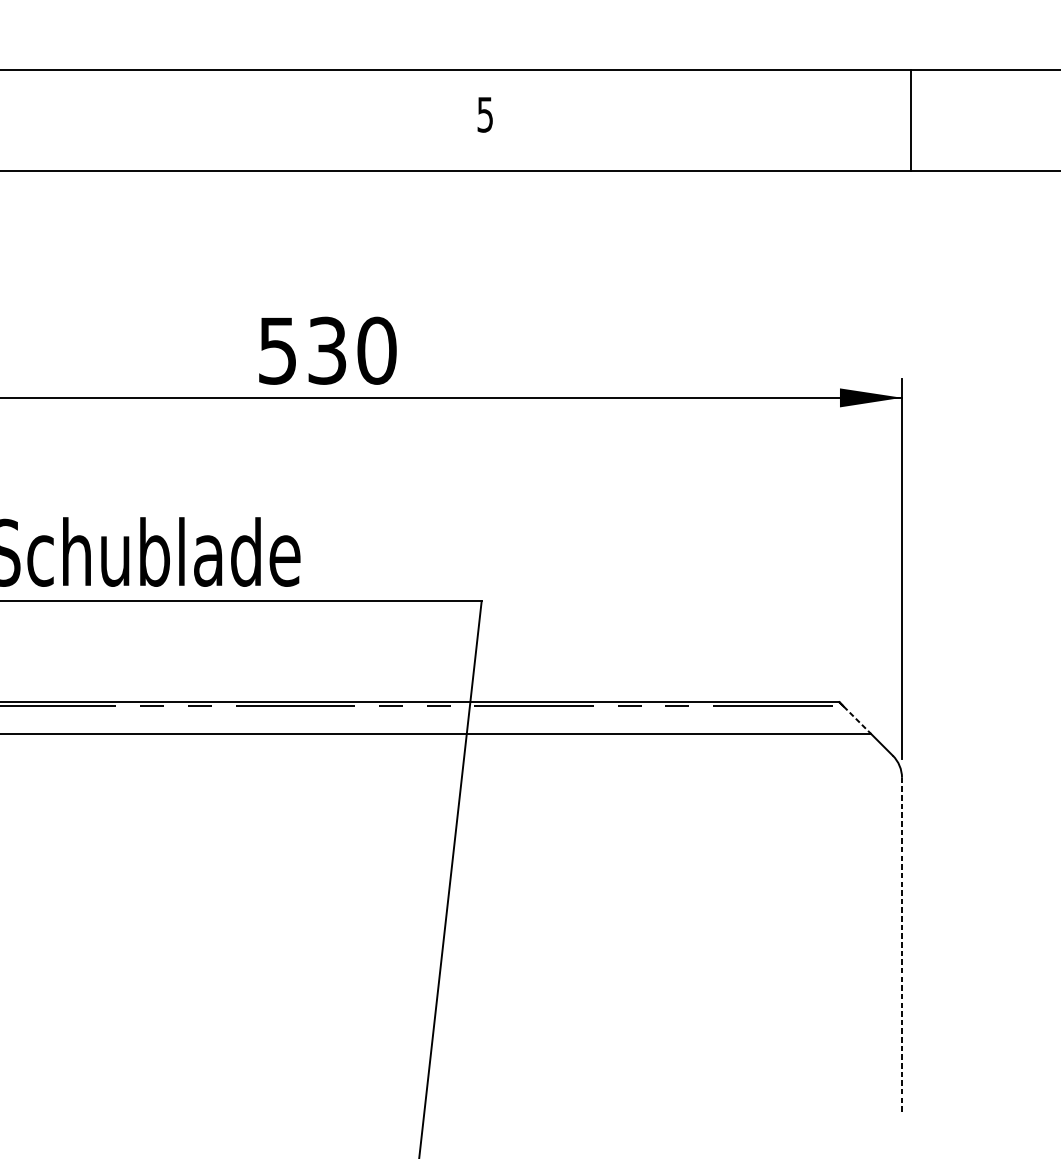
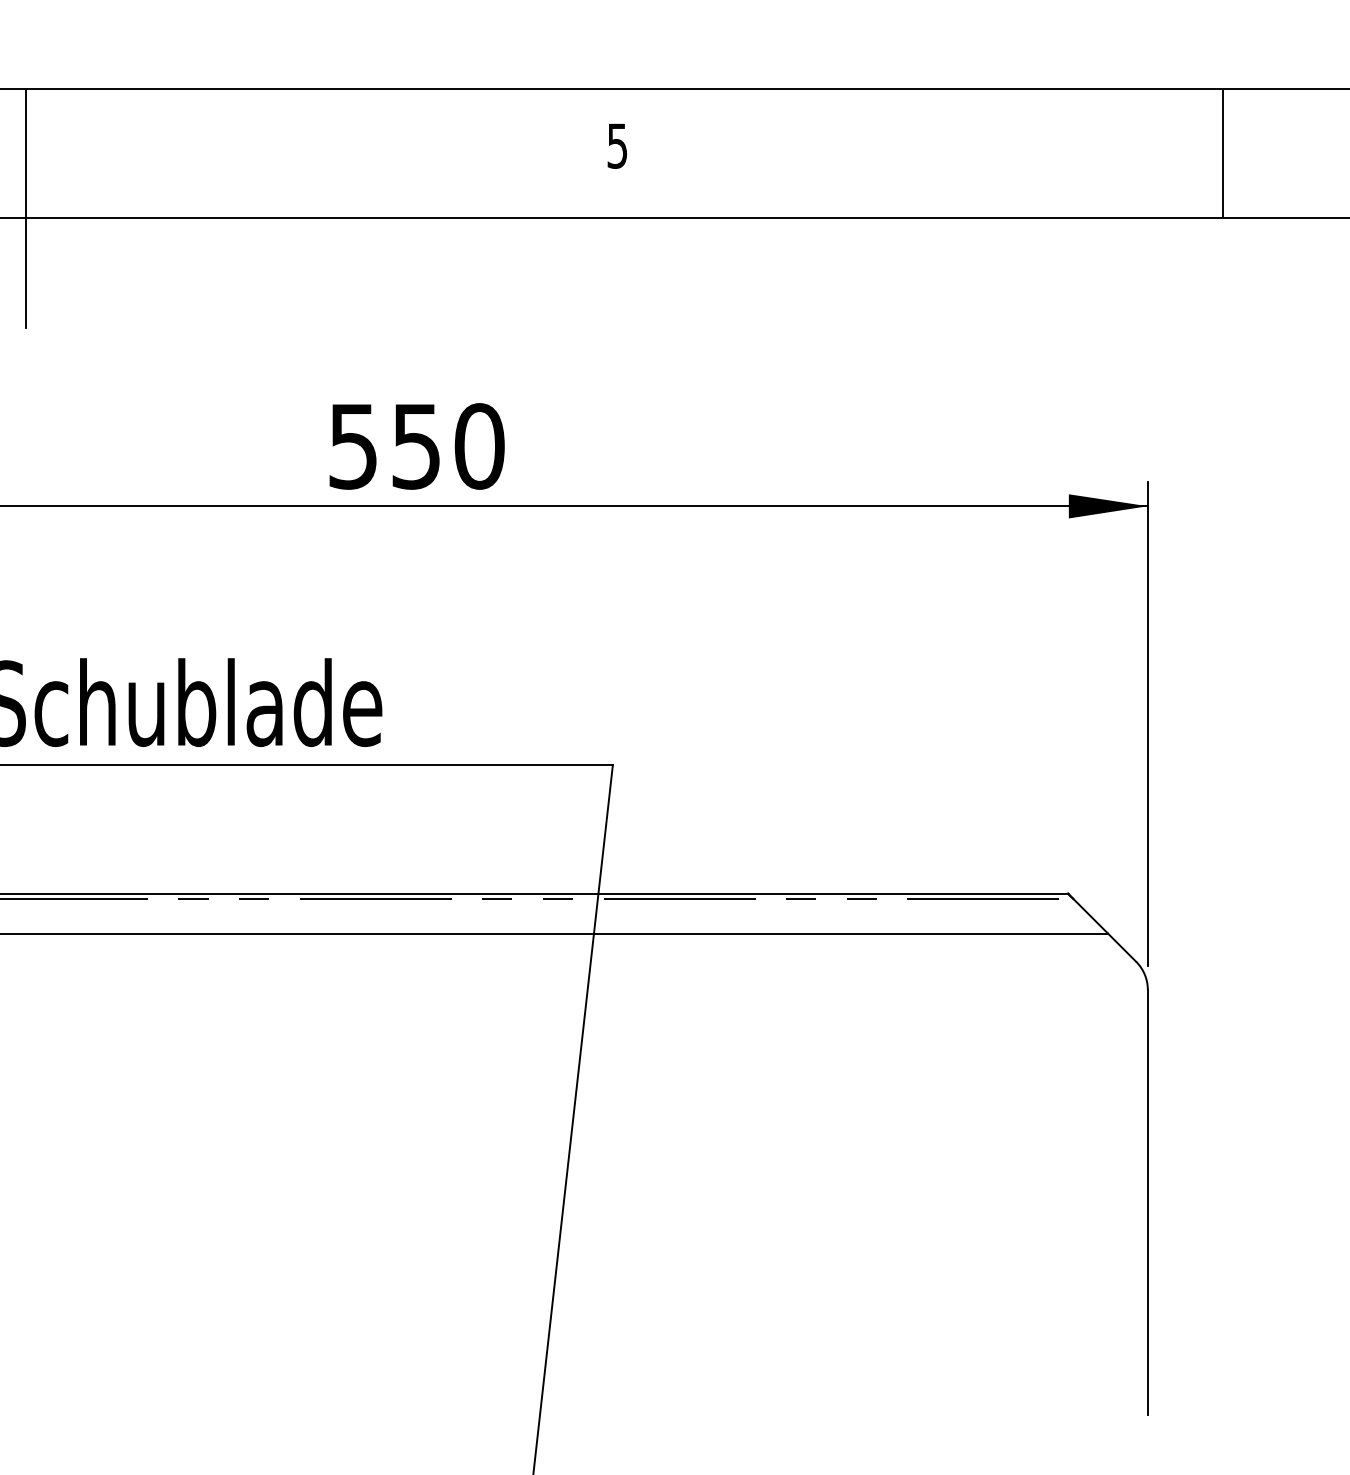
line: (910, 120) -> (1222, 153), moved
line: (20, 163) -> (26, 207), added
text: (327, 350) -> (416, 446), 530 -> 550
line: (857, 720) -> (1091, 916), dashed -> solid
line: (901, 944) -> (1147, 1202), dashed -> solid

